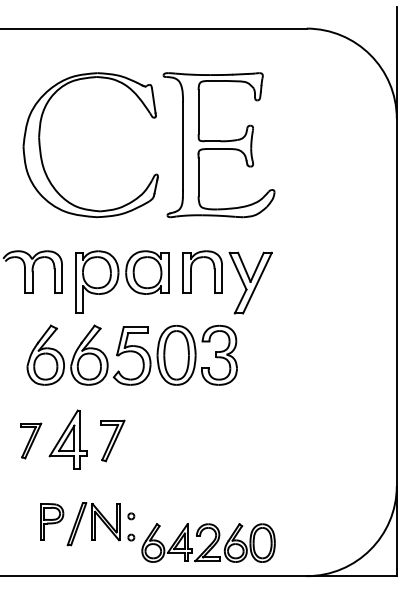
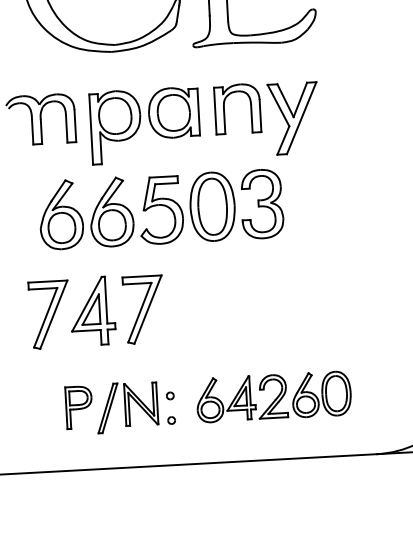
part: (30, 440) -> (48, 314), size x1.67
part: (112, 440) -> (143, 309), size x1.43
part: (208, 542) -> (273, 396), moved

